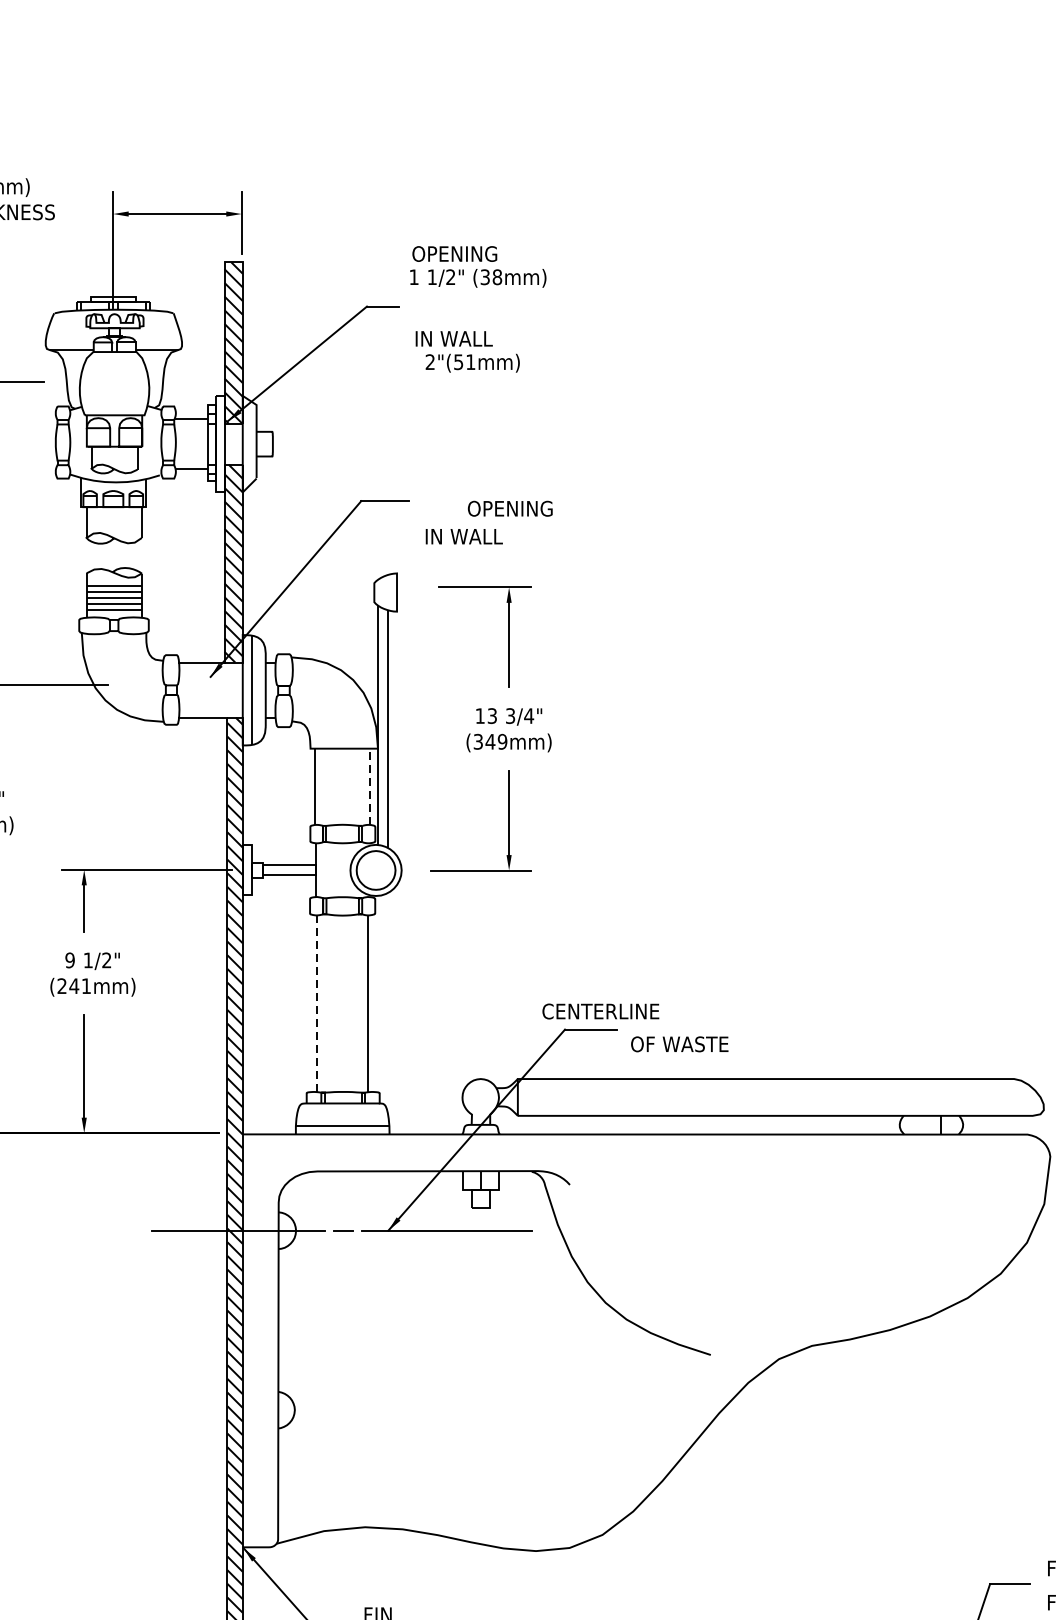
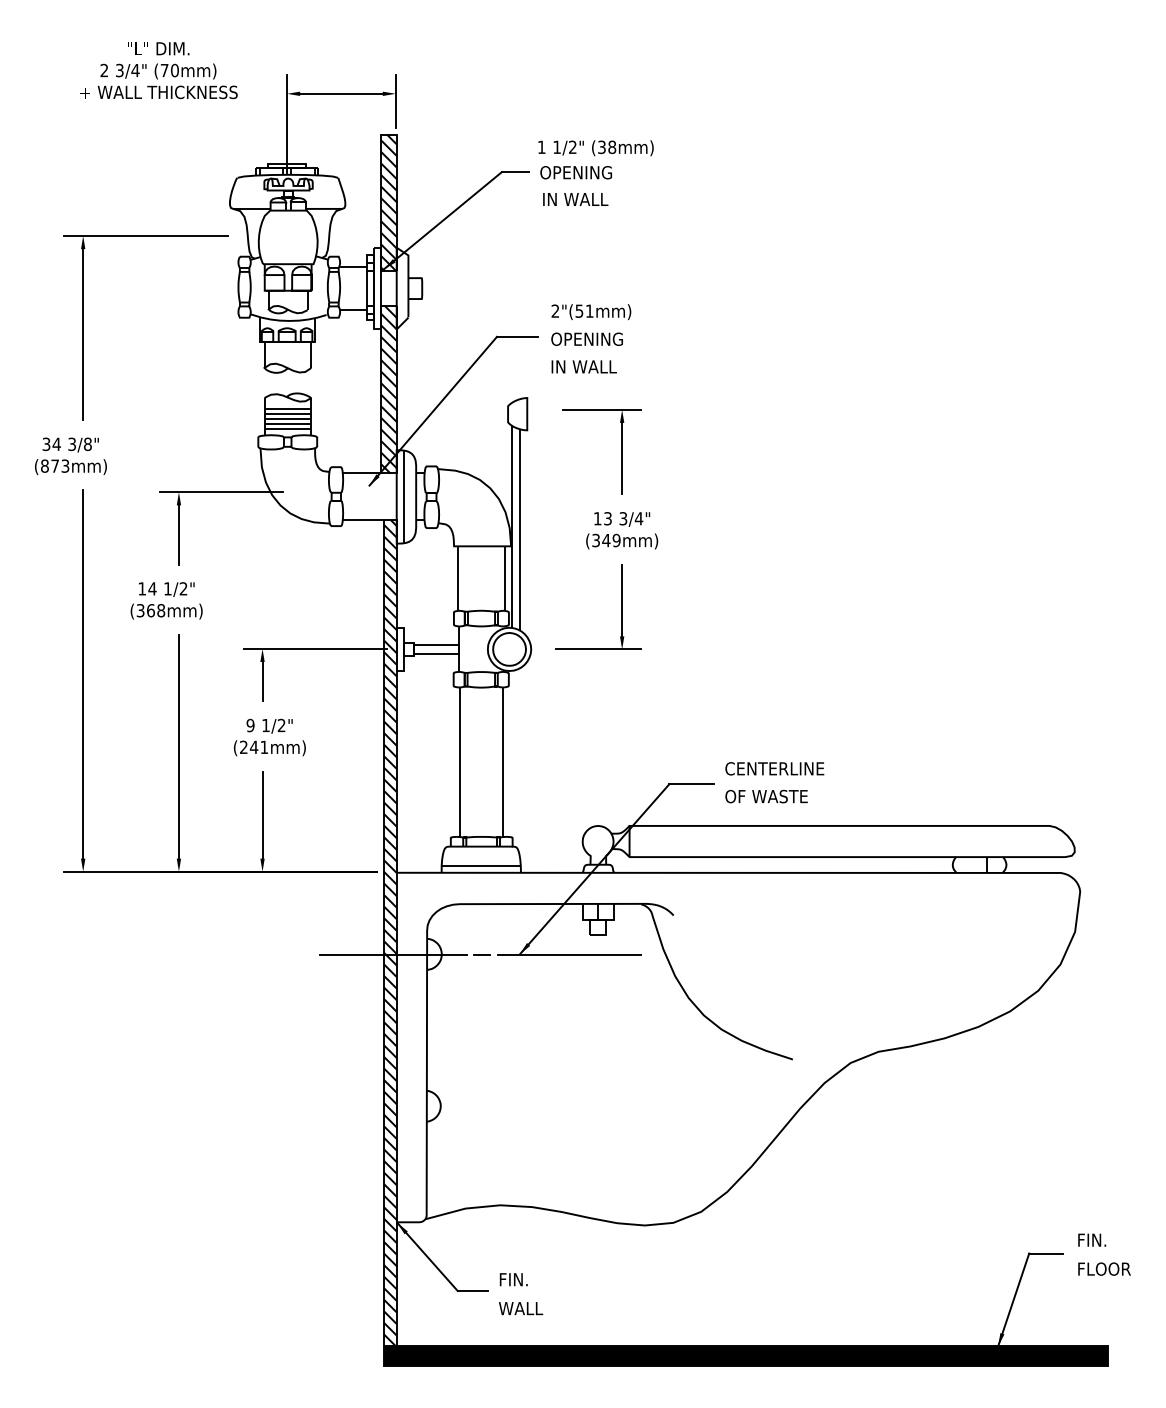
text: (453, 253) -> (575, 172), moved
text: (472, 363) -> (591, 312), moved
text: (509, 507) -> (586, 338), moved
line: (370, 786) -> (504, 578), dashed -> solid
line: (316, 1004) -> (459, 762), dashed -> solid
text: (600, 1011) -> (774, 768), moved

